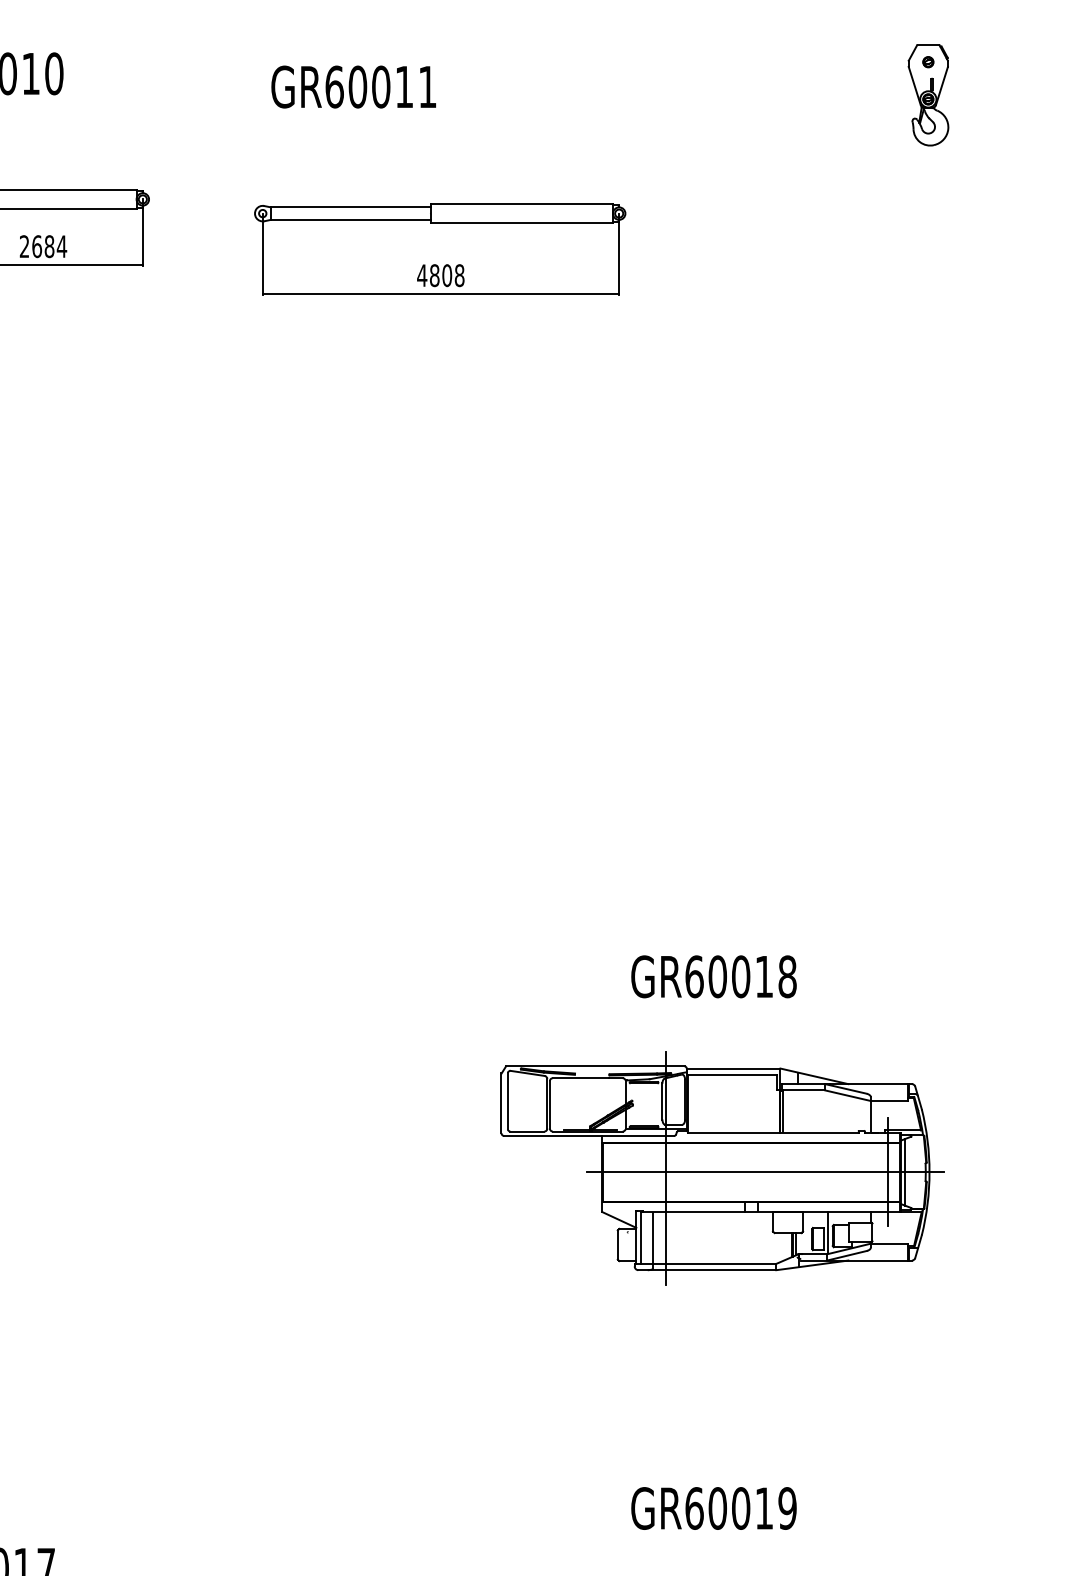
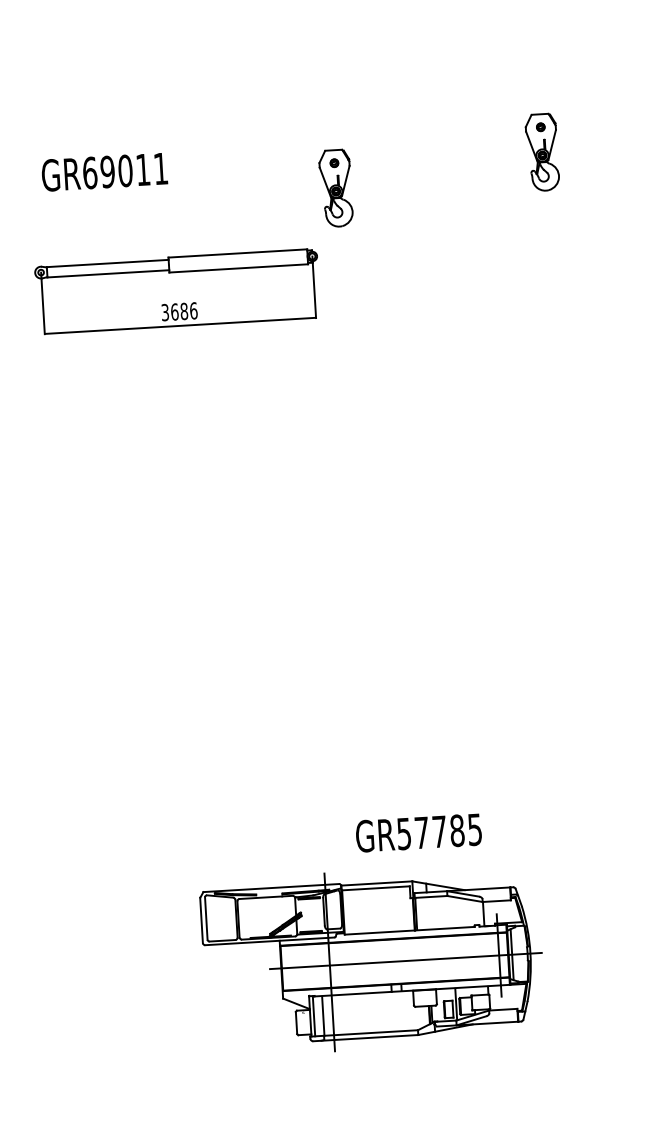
text: (357, 86) -> (107, 171), GR60011 -> GR69011
part: (655, 126) -> (336, 188), added
text: (440, 275) -> (179, 311), 4808 -> 3686
text: (740, 976) -> (439, 831), GR60018 -> GR57785
part: (722, 1168) -> (372, 960), moved

